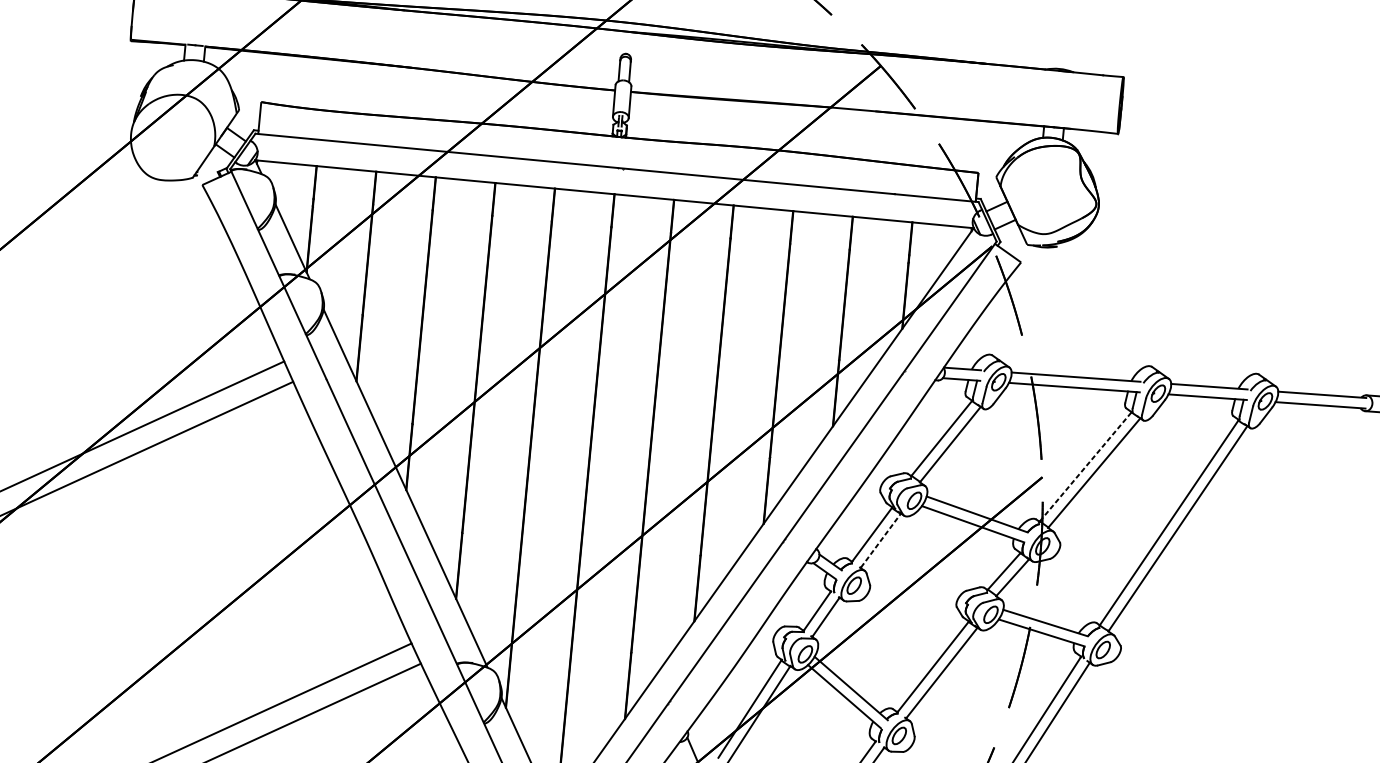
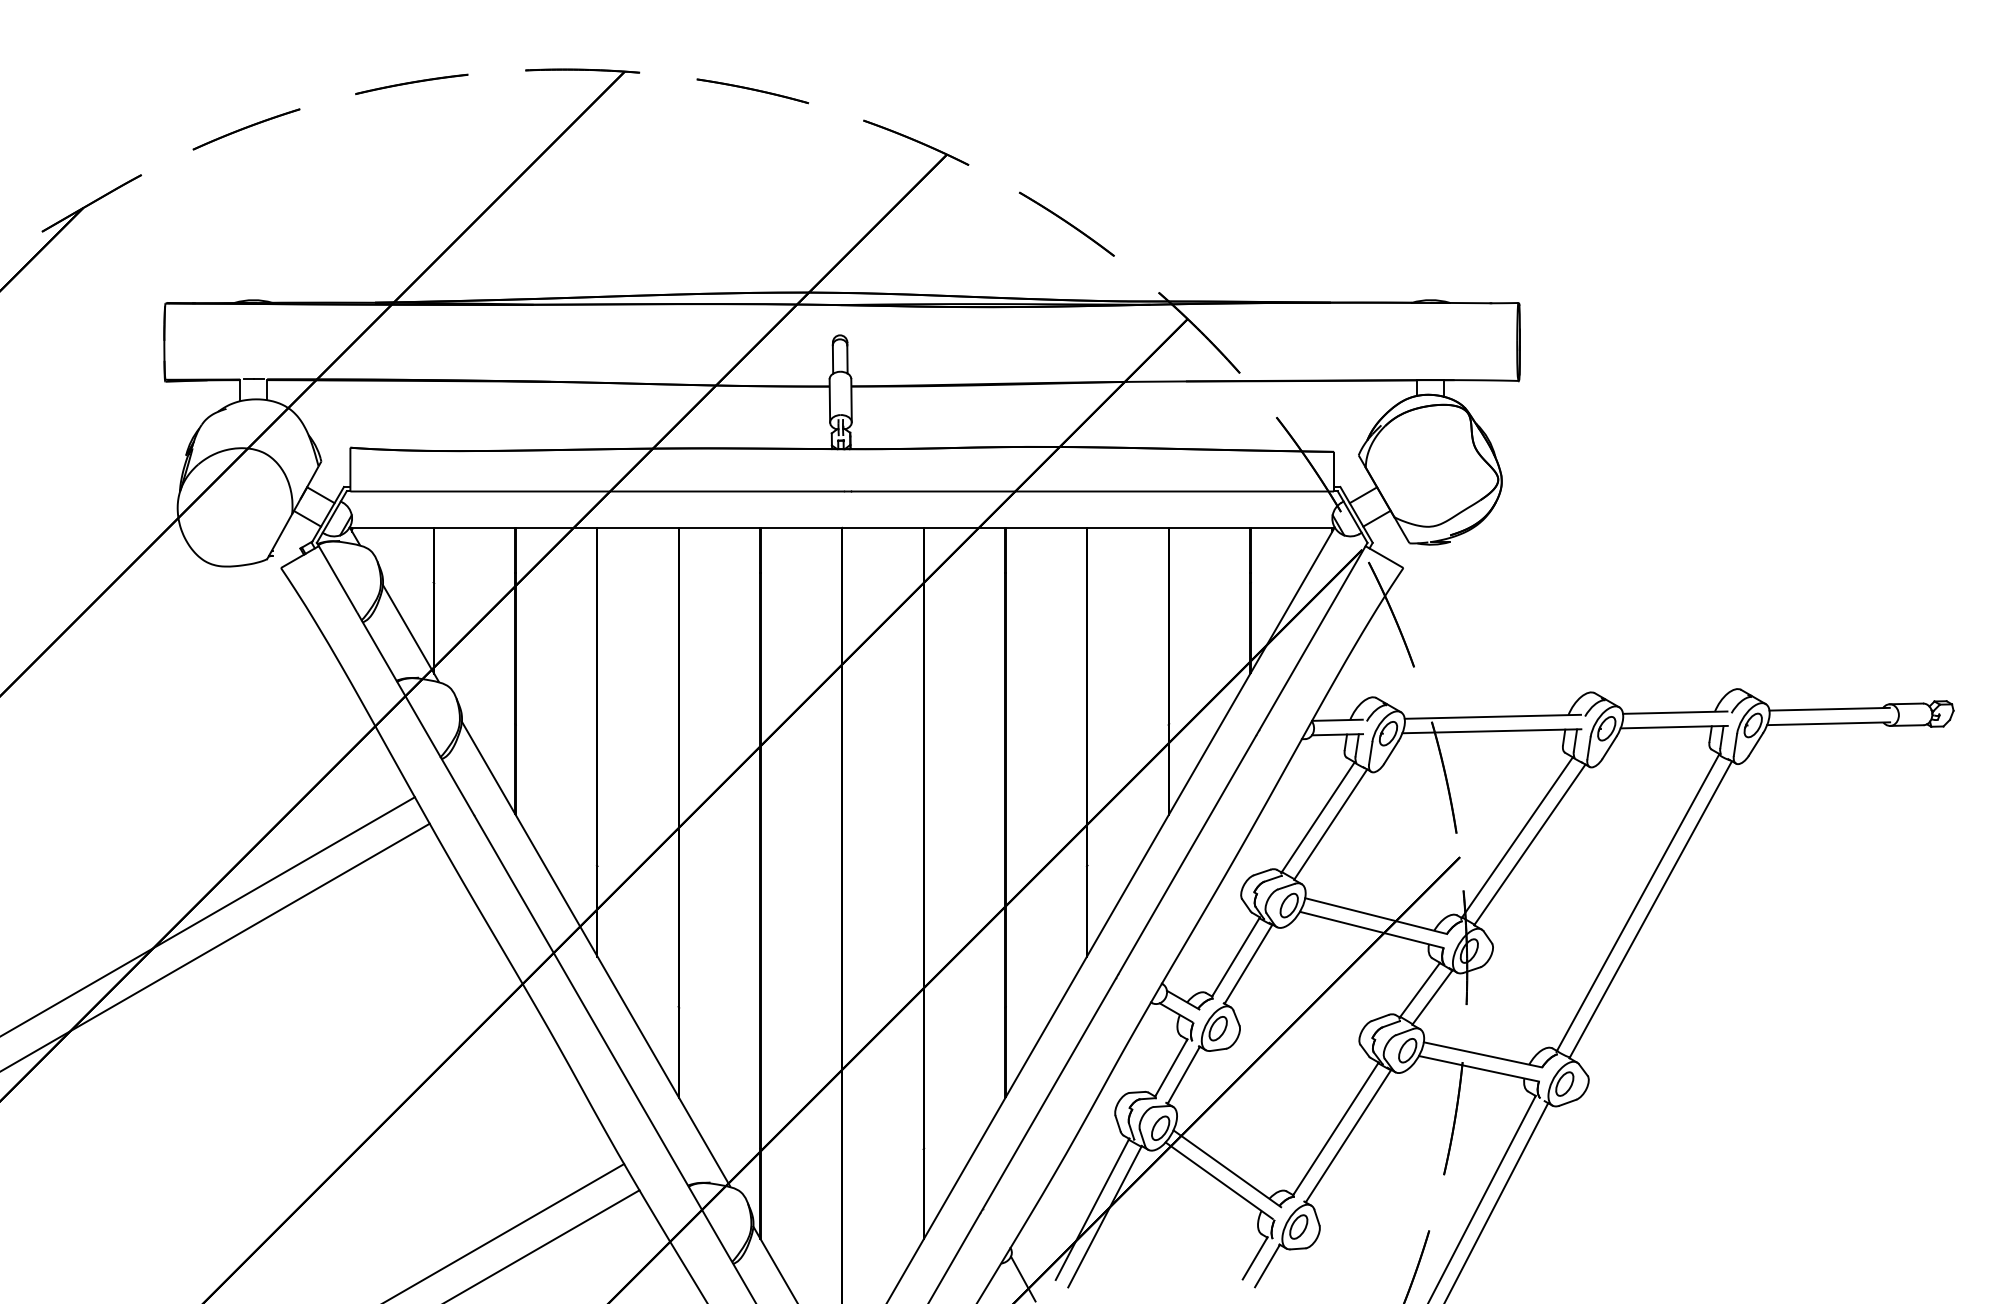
line: (1085, 466) -> (1517, 836), dashed -> solid
line: (880, 540) -> (1248, 964), dashed -> solid

